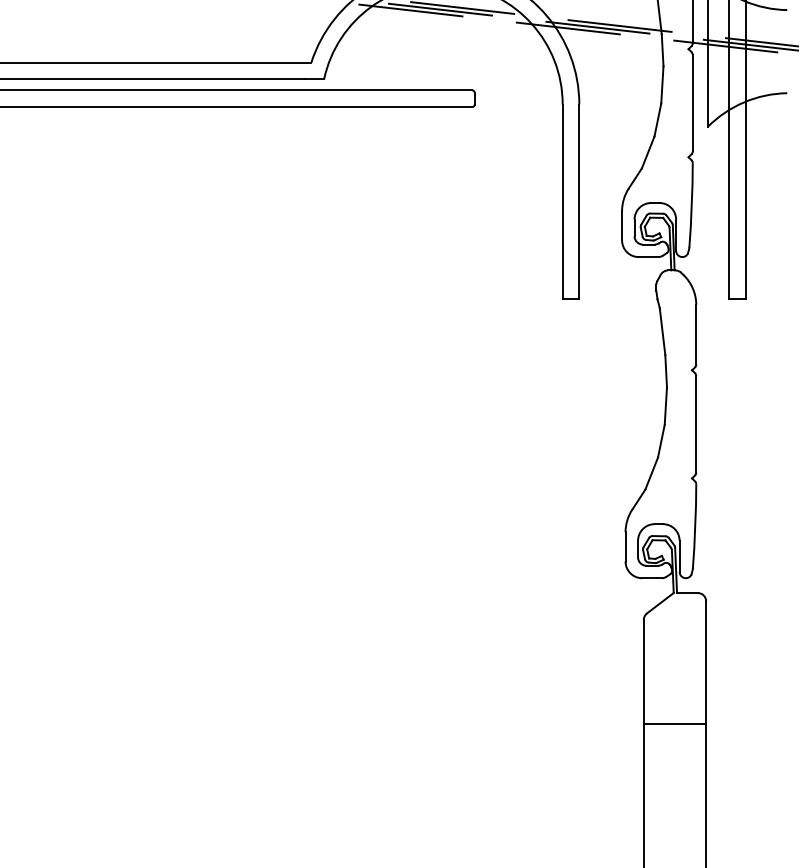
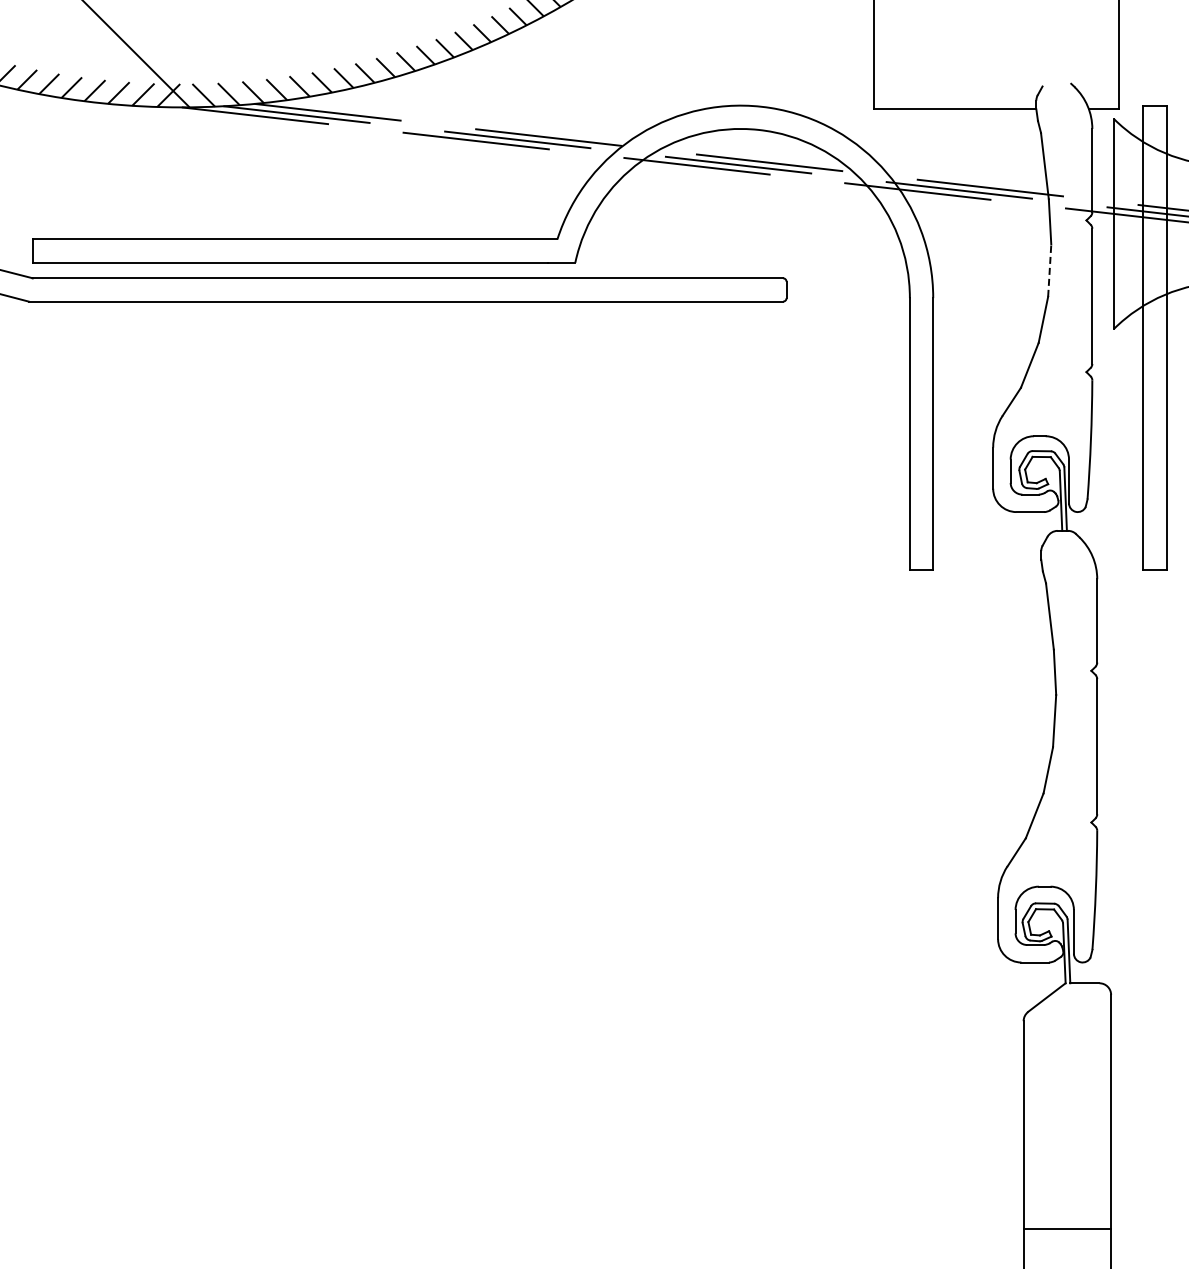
line: (662, 84) -> (1049, 270), solid -> dashed
line: (675, 724) -> (1067, 1228), moved

